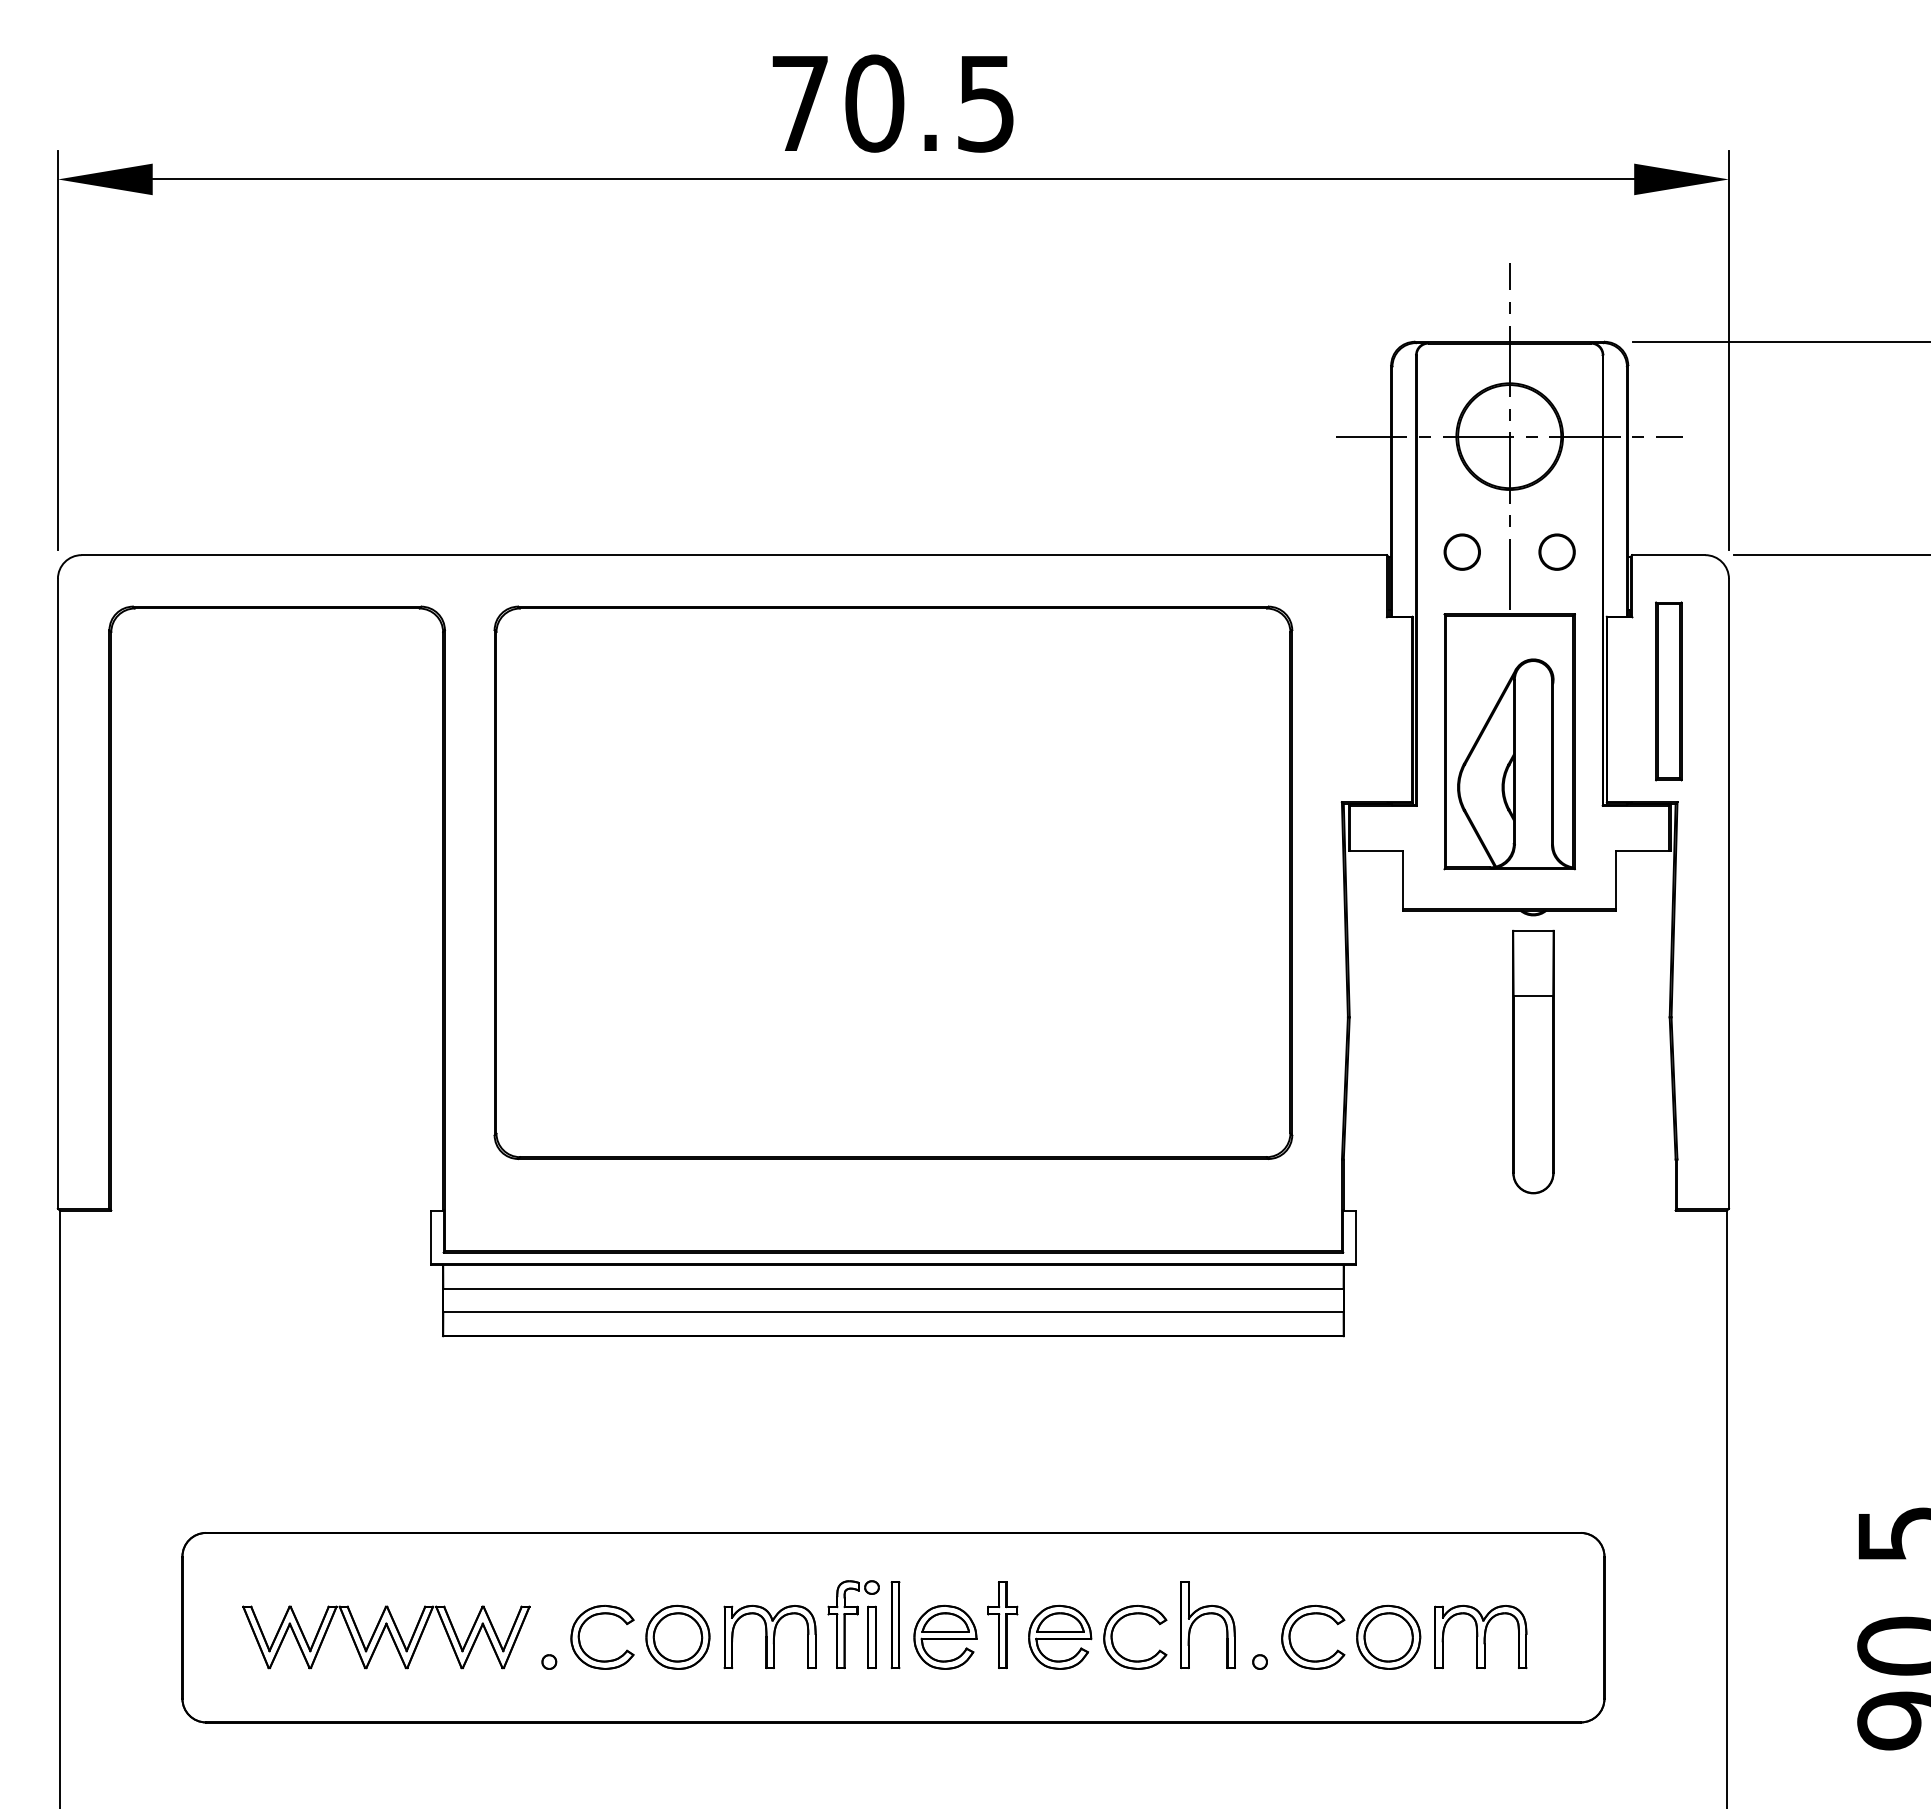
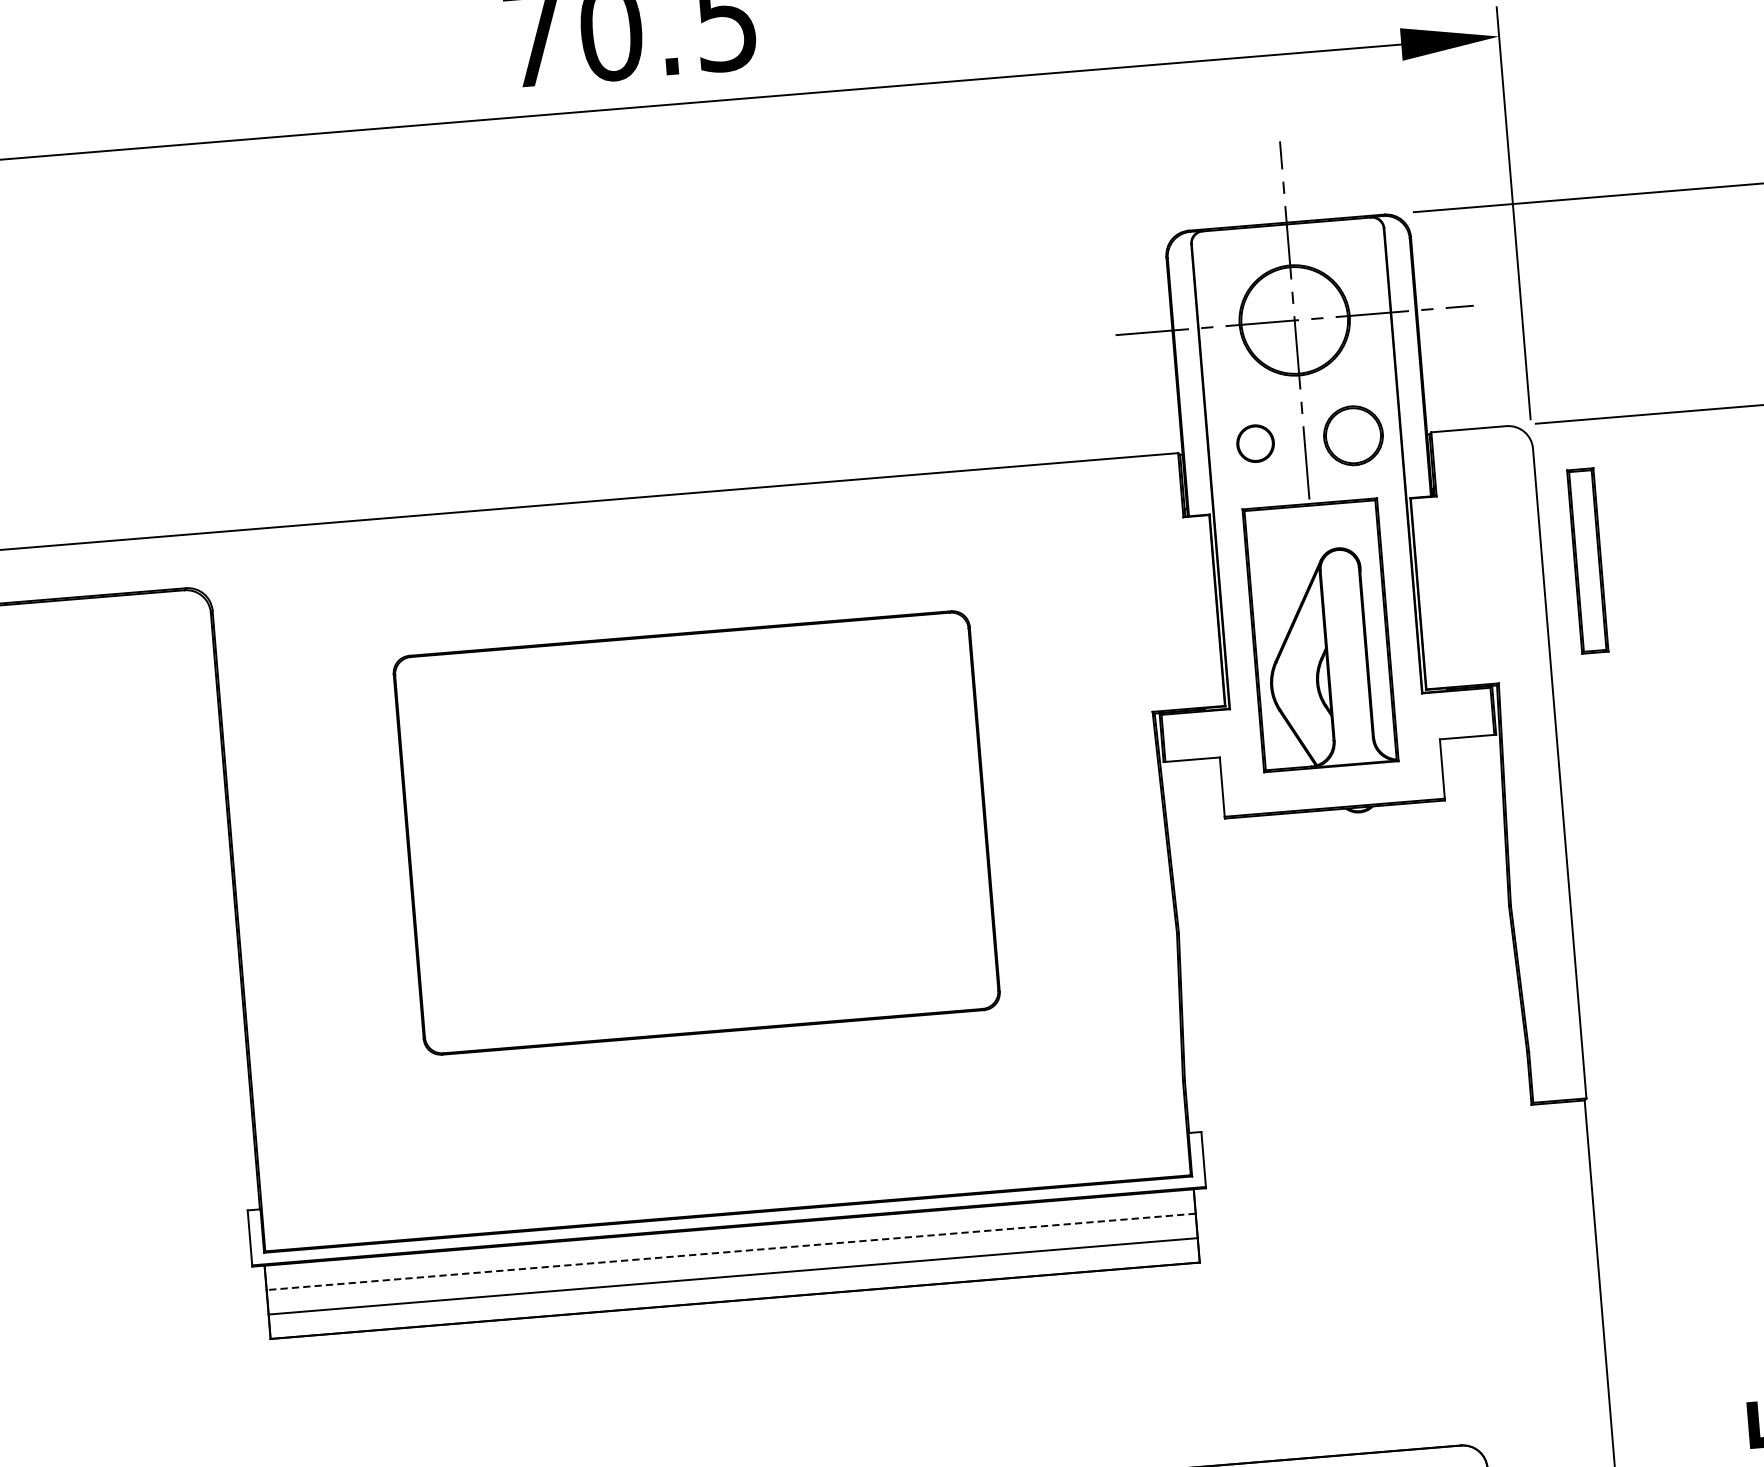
circle: (1556, 551) -> (1352, 435), size x1.6
part: (1668, 691) -> (1587, 561), moved
part: (893, 882) -> (696, 832), size x0.7
part: (1533, 1061) -> (1372, 963), removed
line: (892, 1288) -> (730, 1251), solid -> dashed

